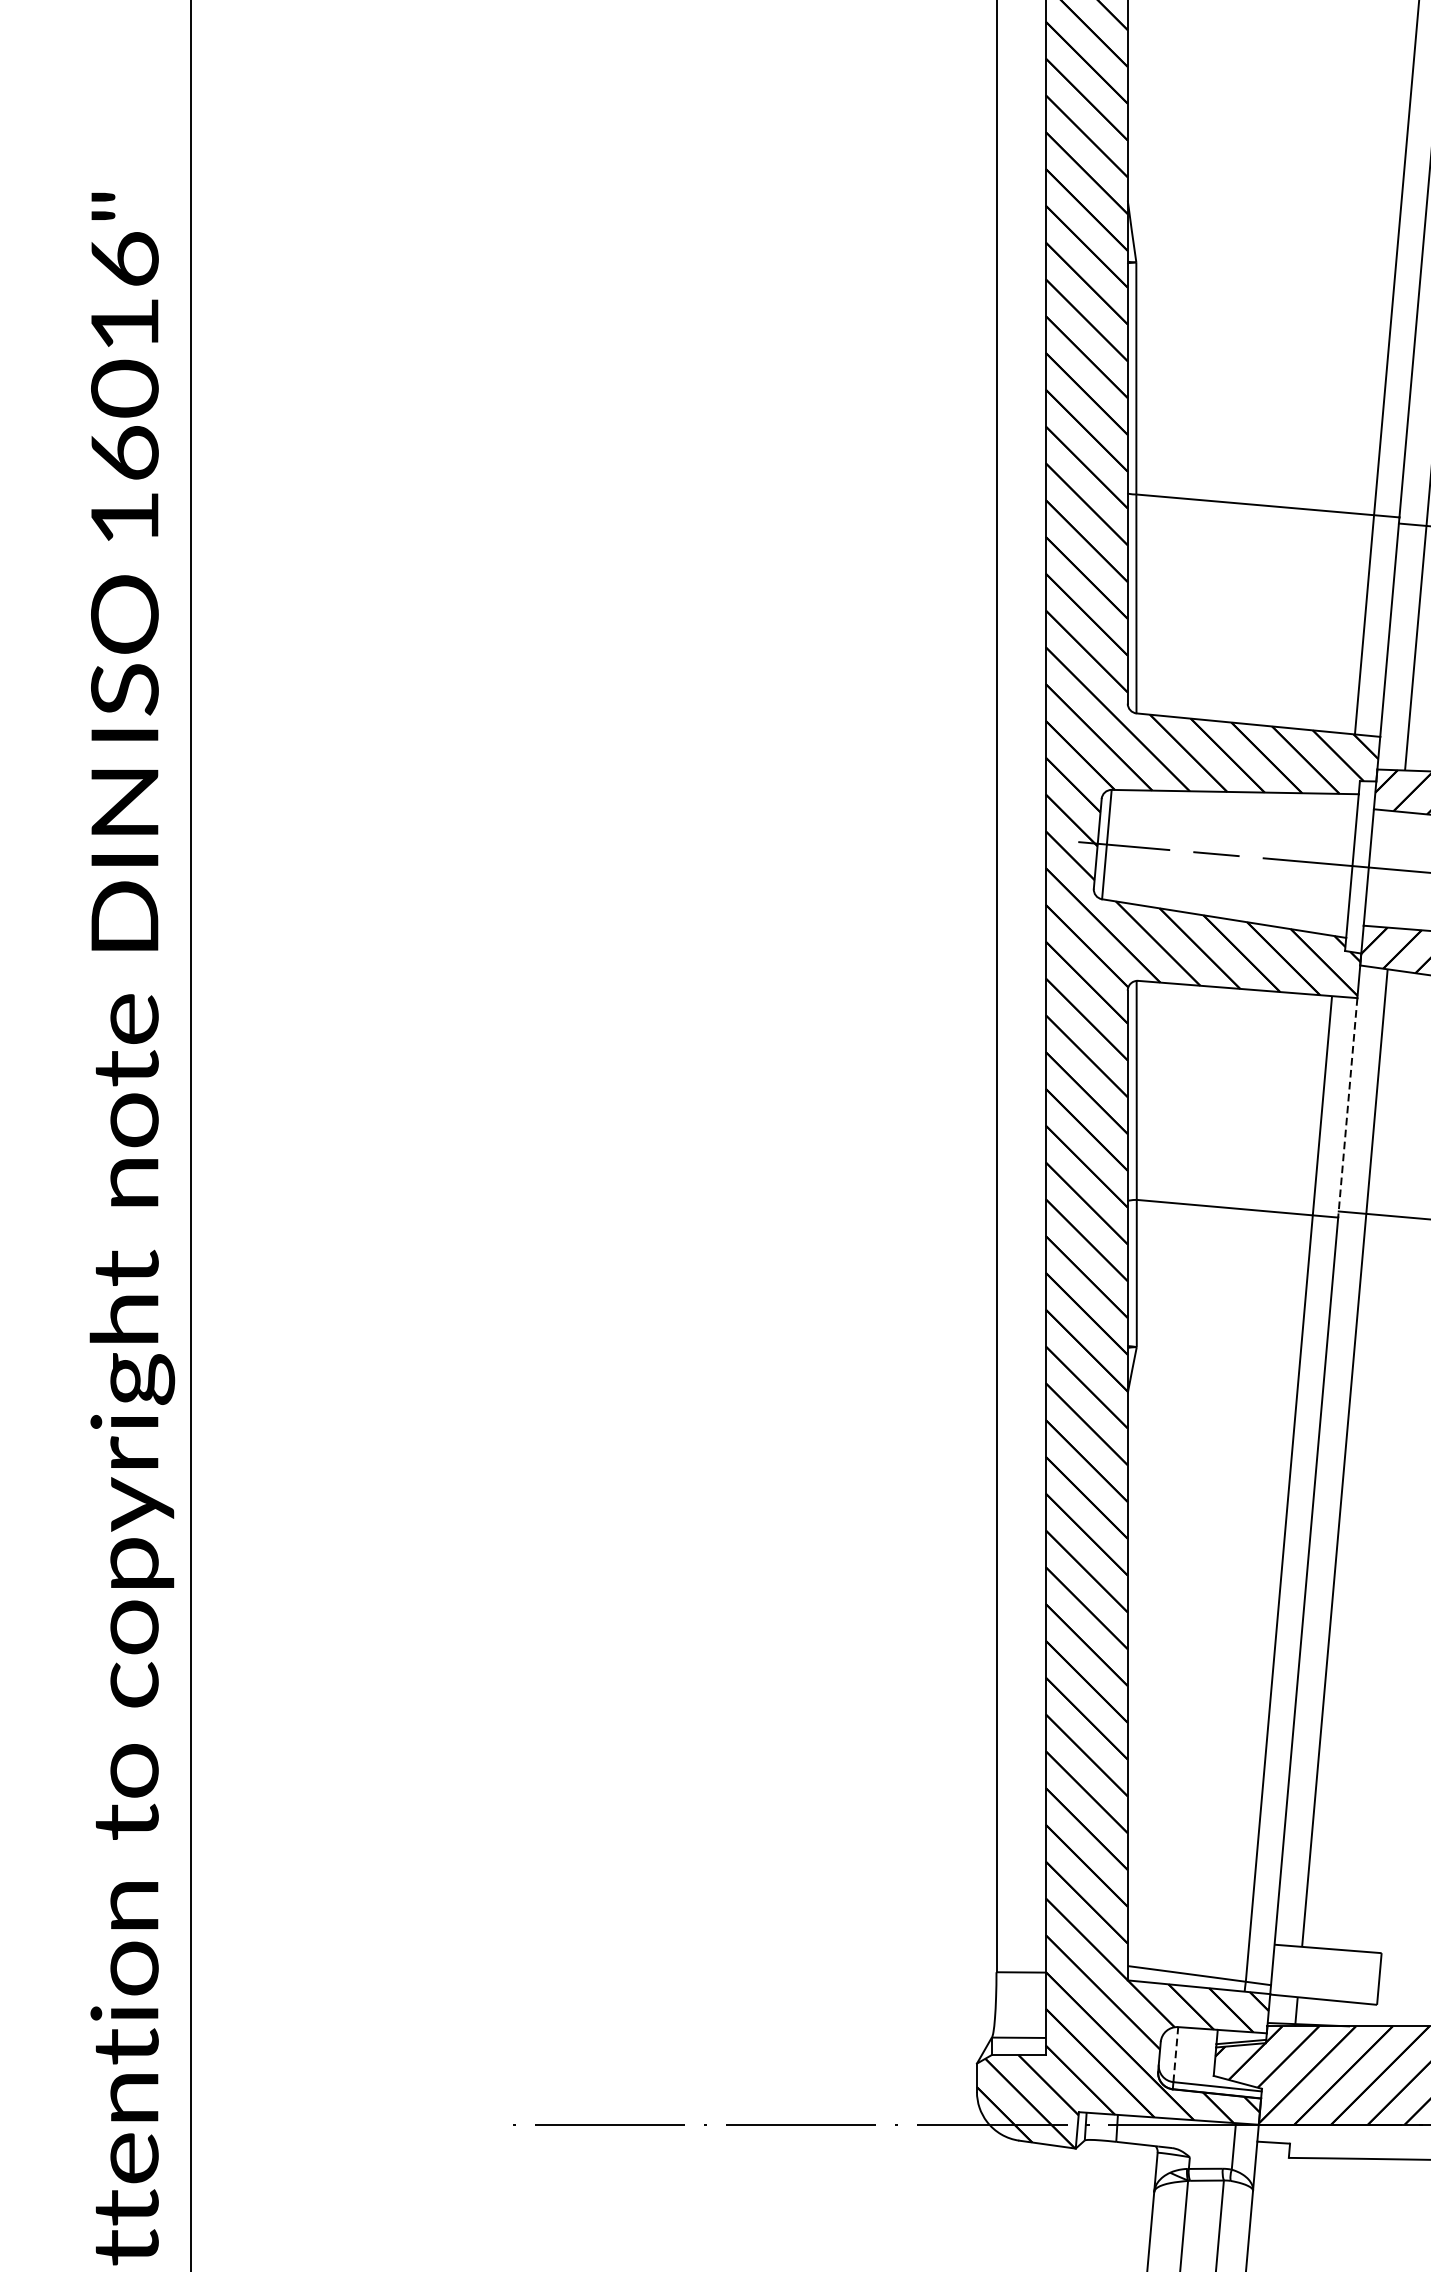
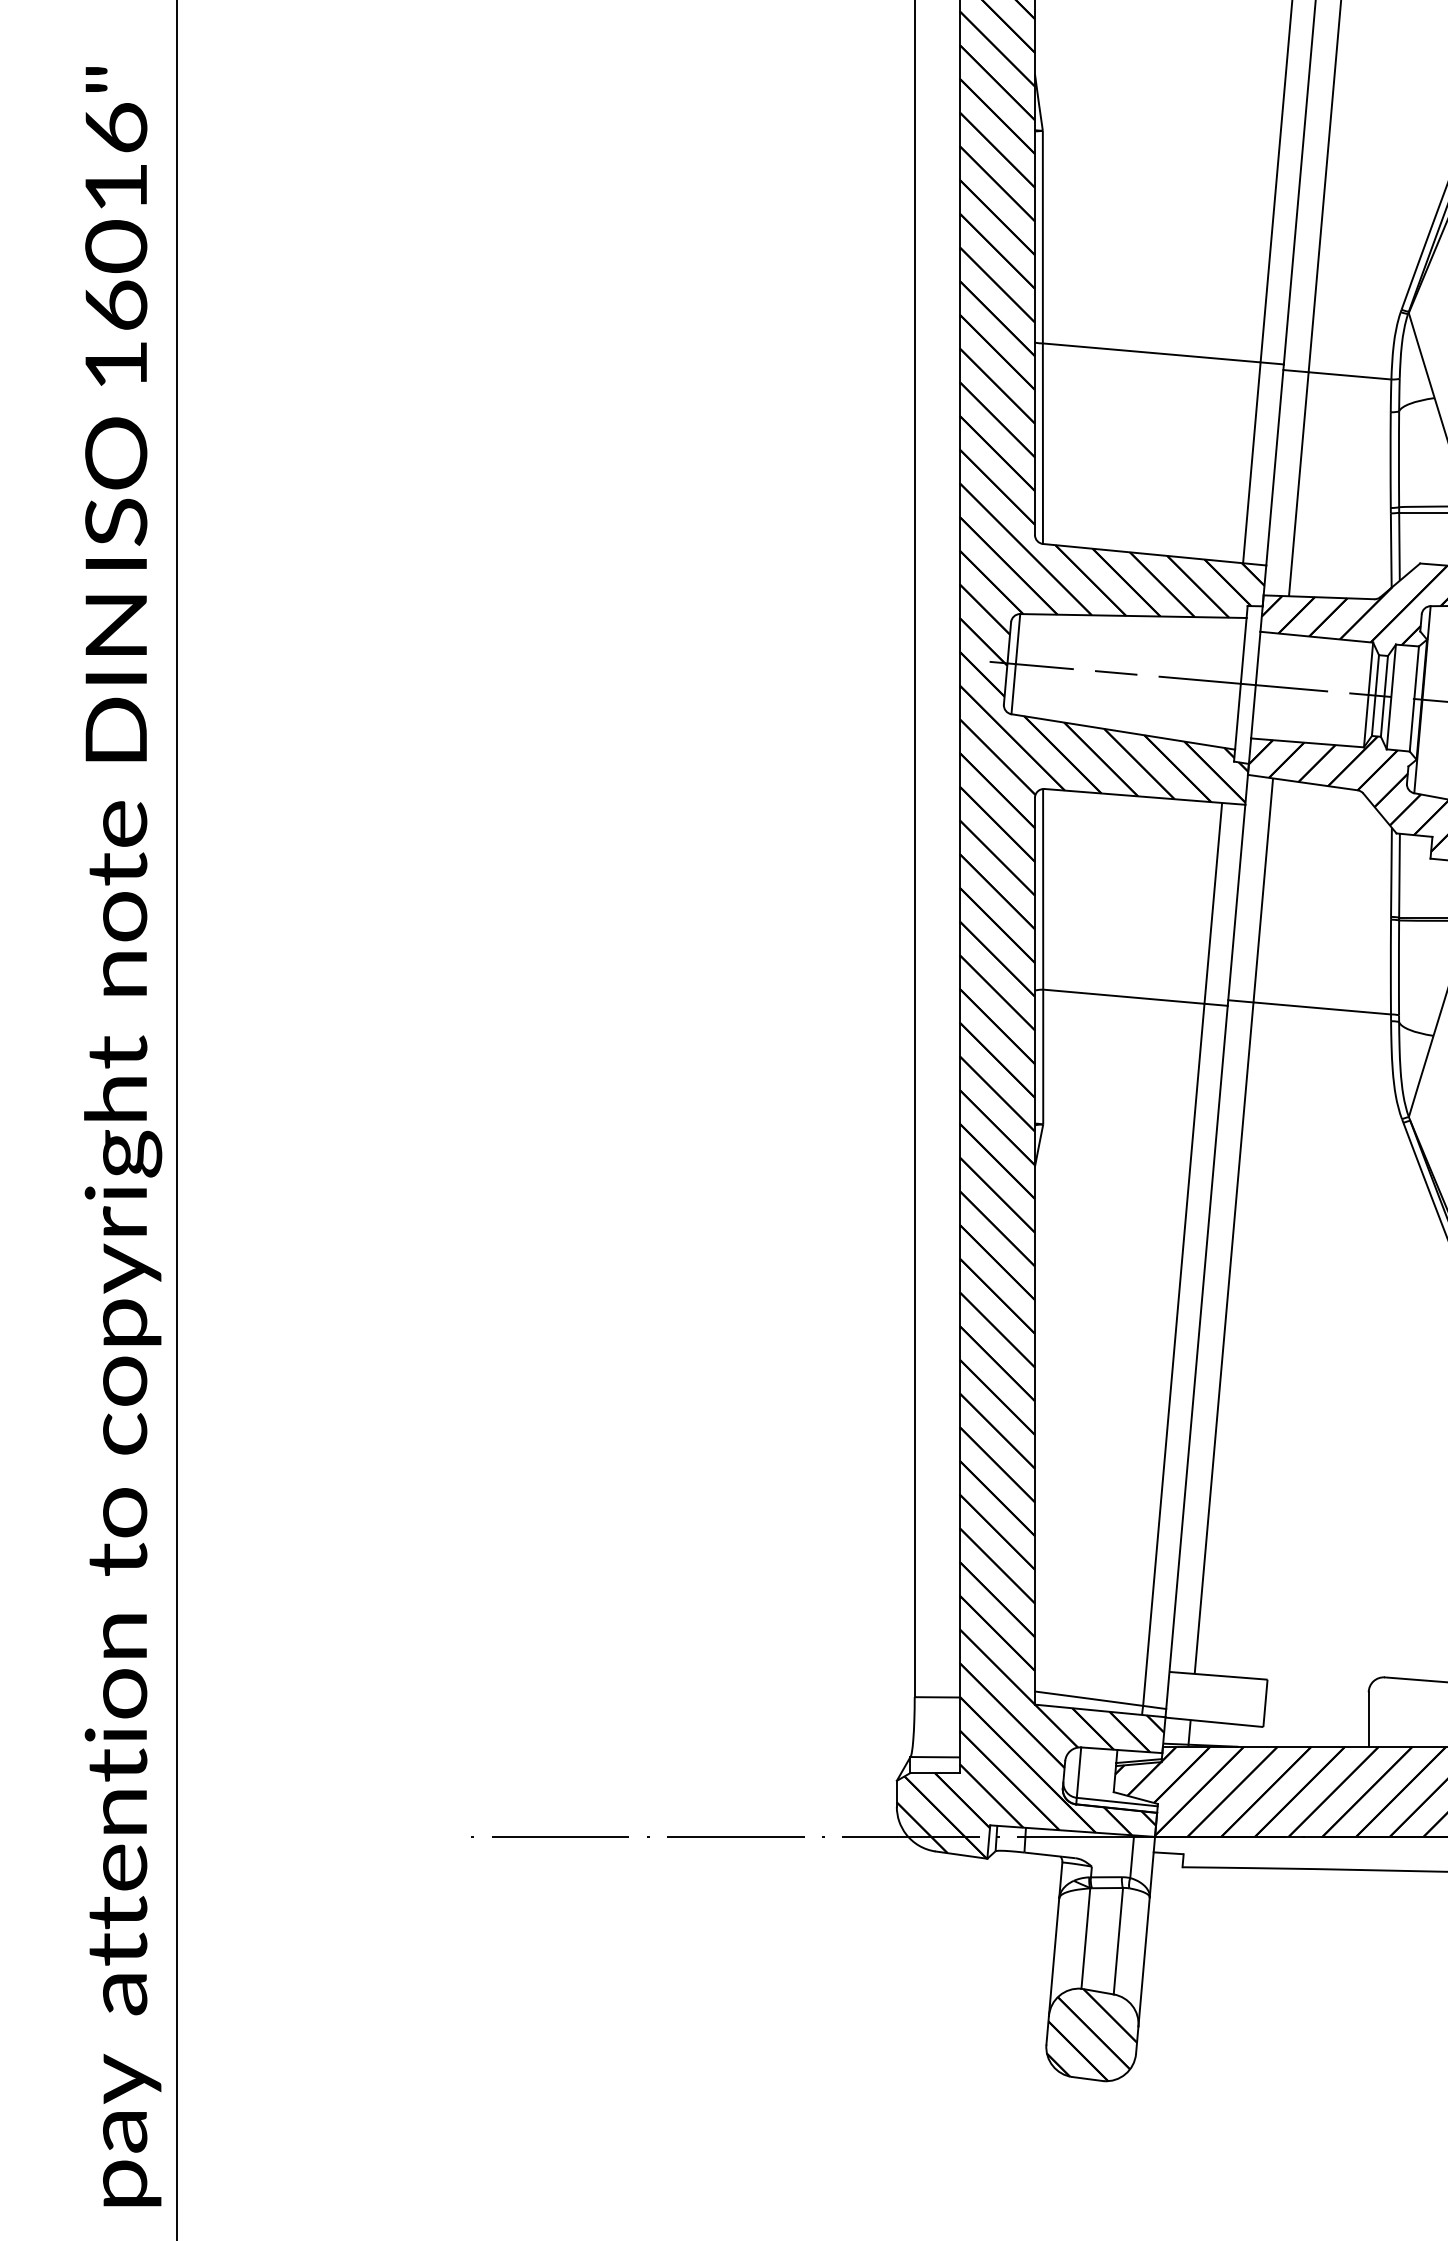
line: (1347, 1108) -> (1236, 905), dashed -> solid
line: (1176, 2054) -> (1079, 1772), dashed -> solid

